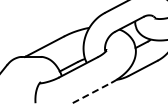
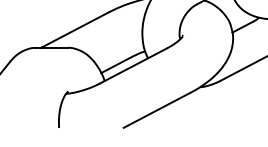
line: (91, 93) -> (156, 111), dashed -> solid

